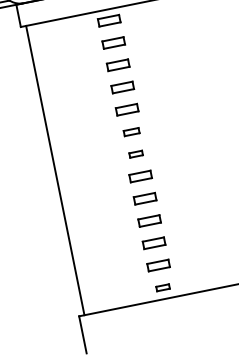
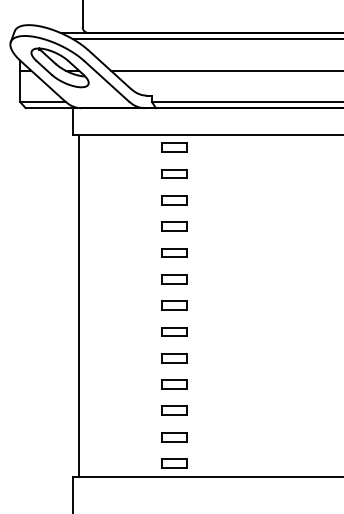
part: (131, 132) -> (174, 279), size x1.43
part: (136, 154) -> (174, 305), size x1.67
part: (163, 287) -> (174, 463), size x1.67

